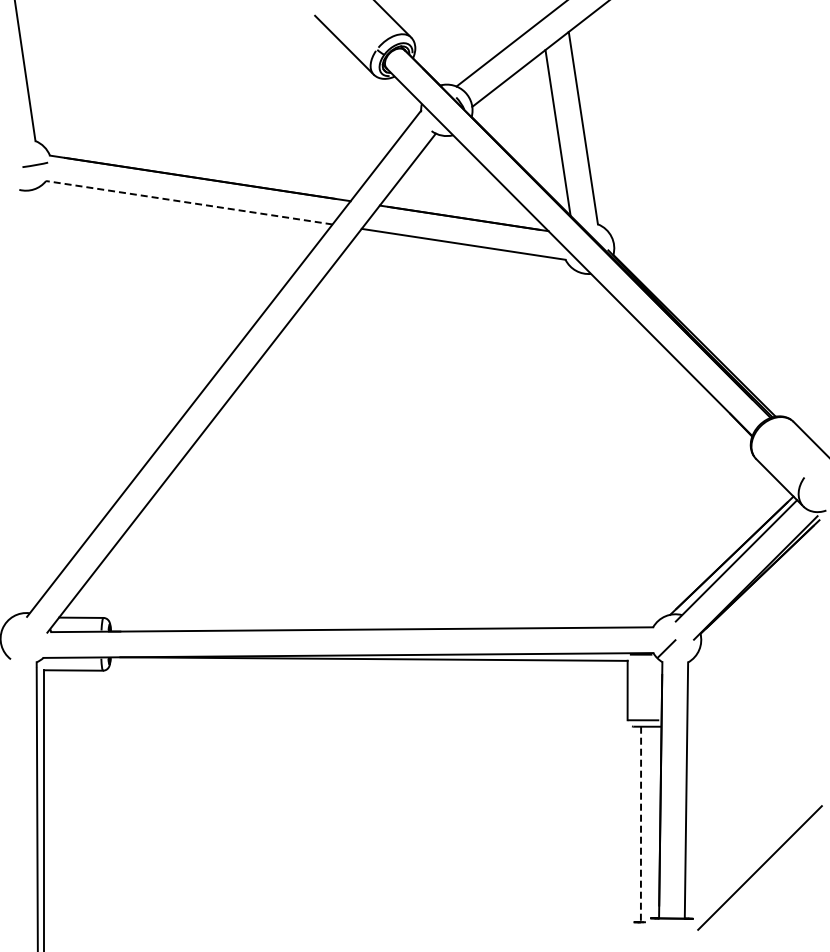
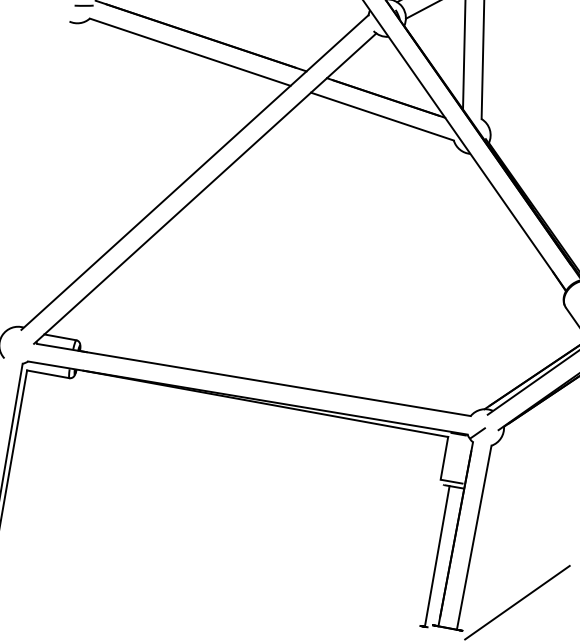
line: (189, 202) -> (190, 52), dashed -> solid
line: (641, 824) -> (437, 556), dashed -> solid

